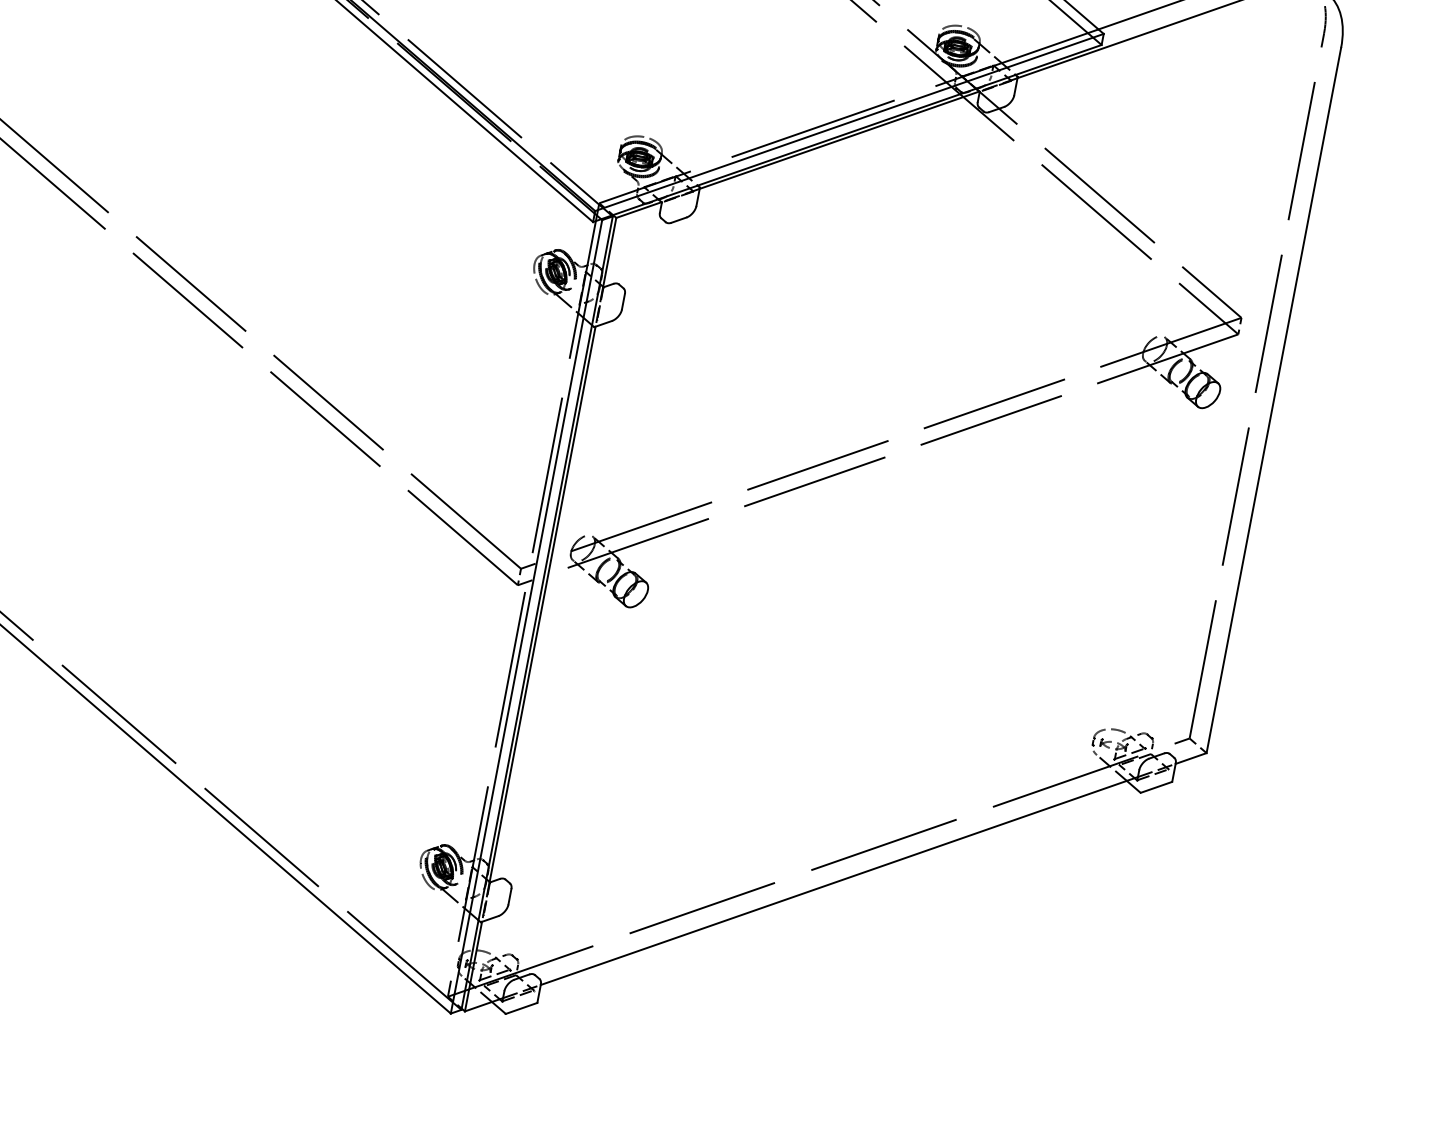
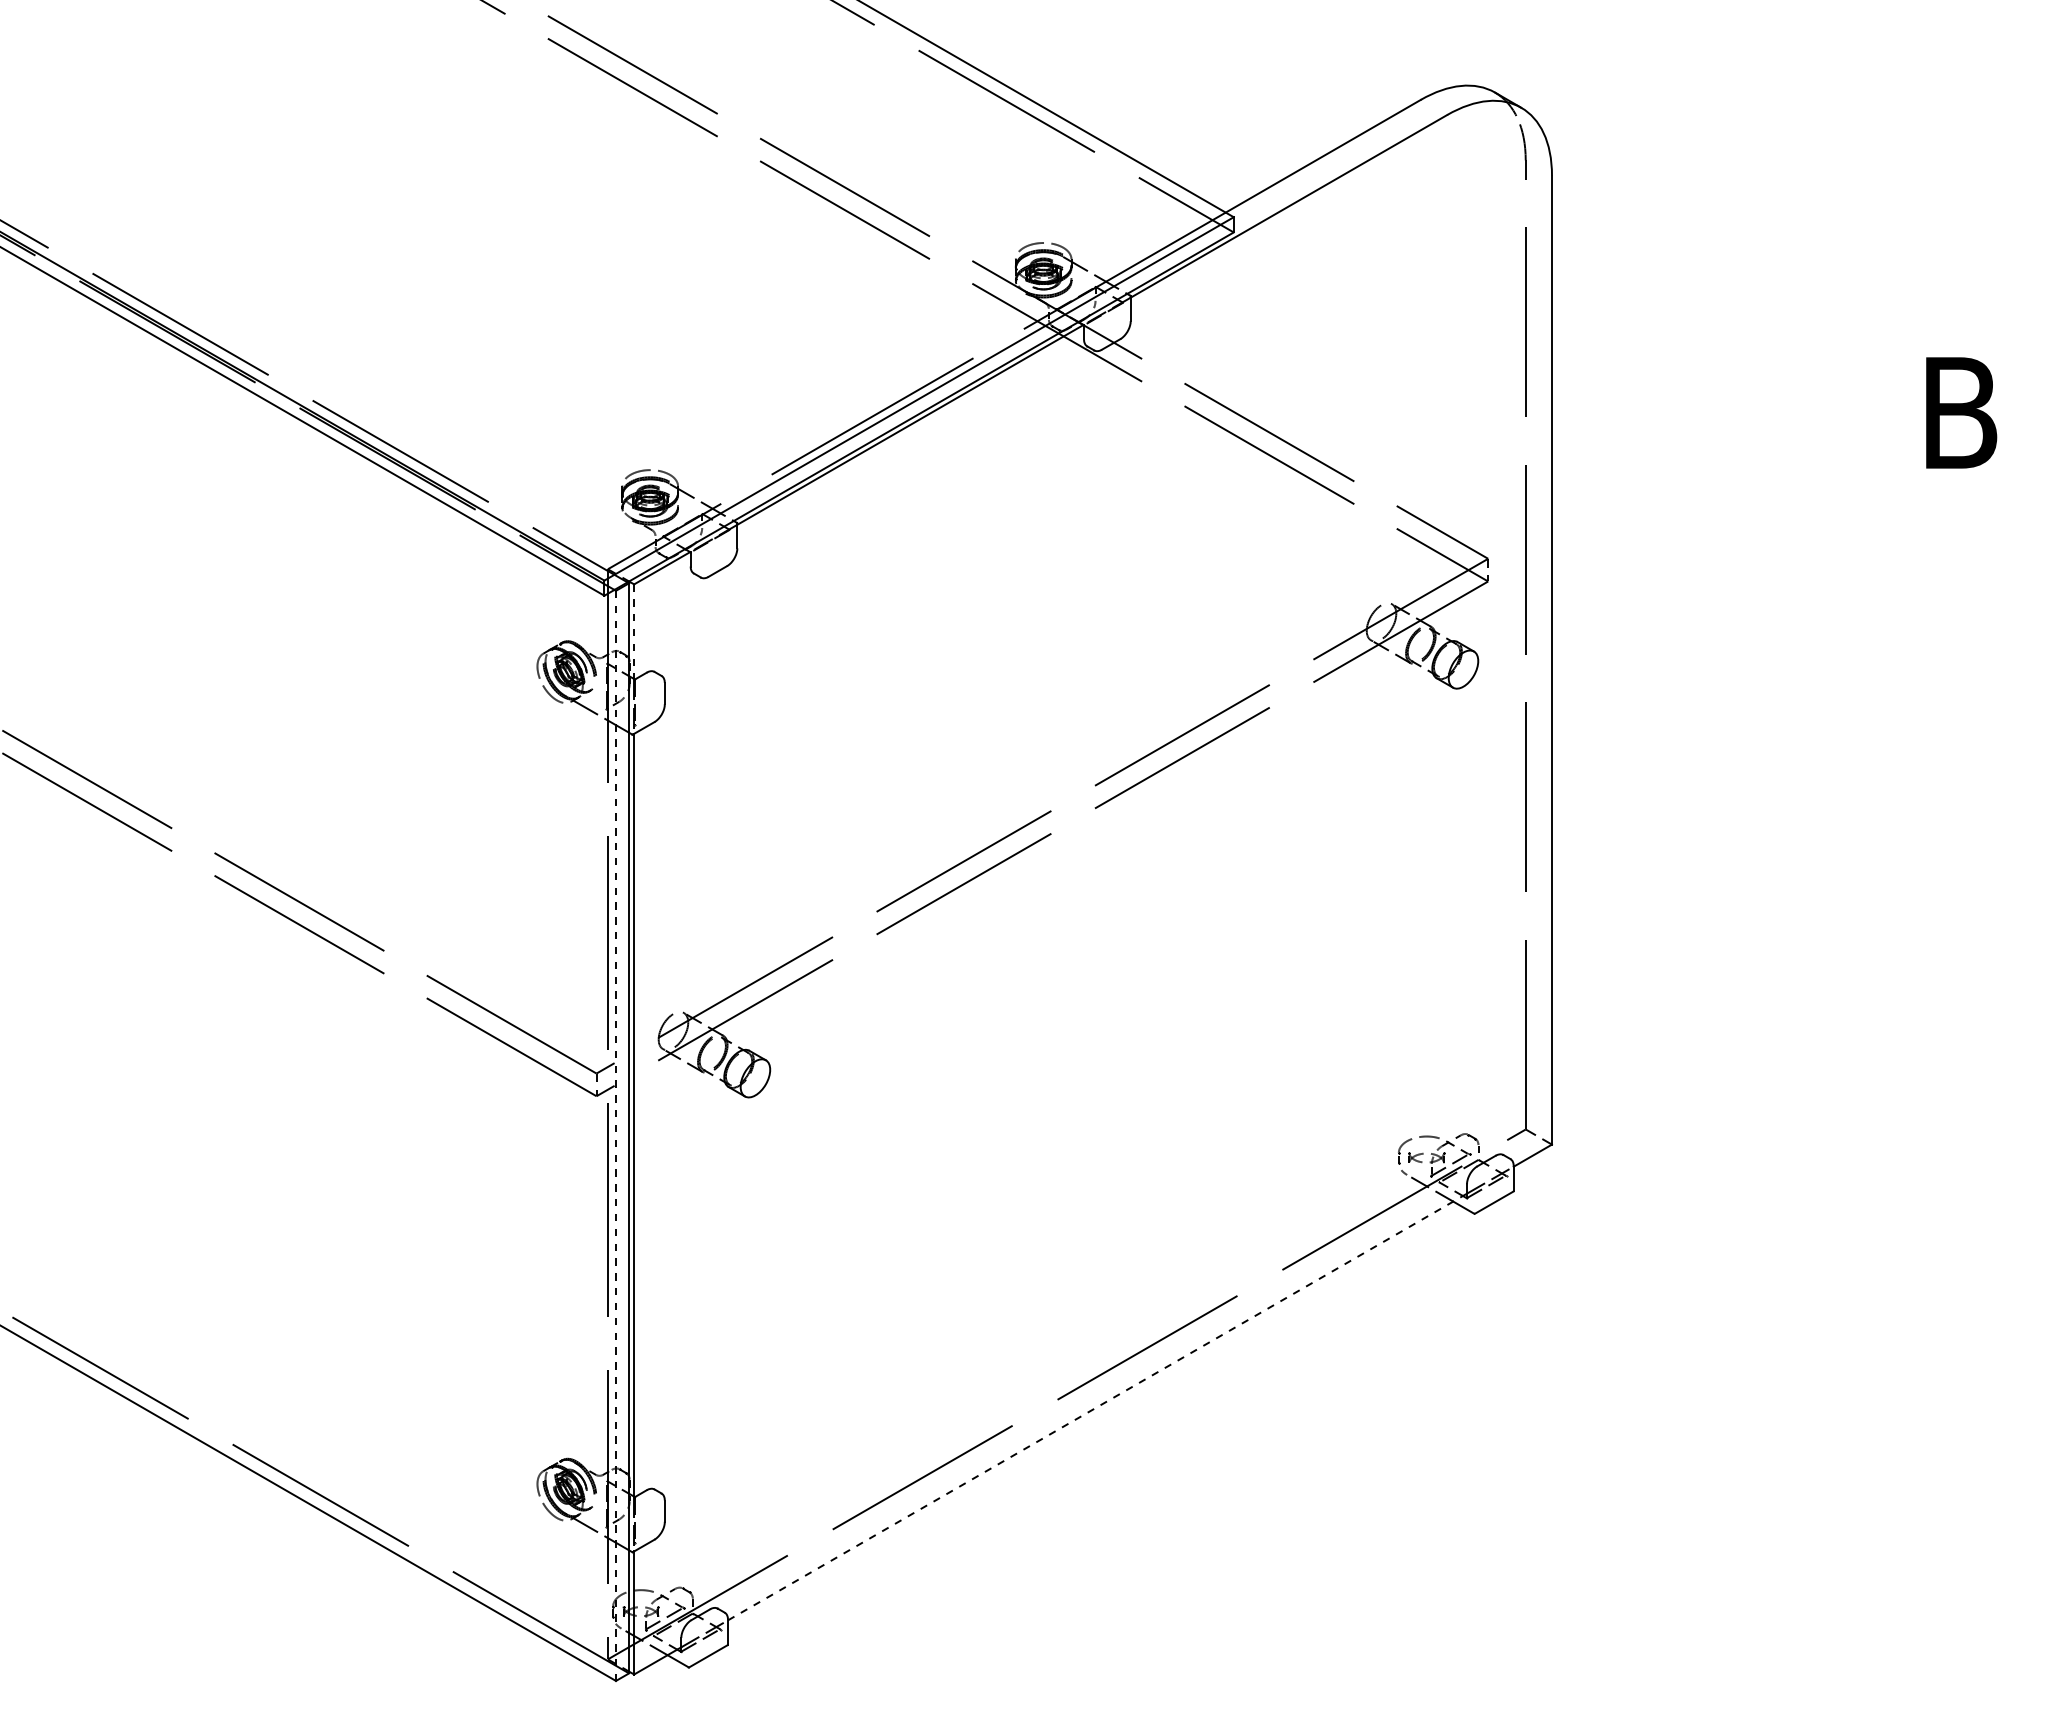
line: (609, 252) -> (634, 632), solid -> dashed
line: (526, 617) -> (616, 1136), solid -> dashed
line: (839, 881) -> (1097, 1407), solid -> dashed

